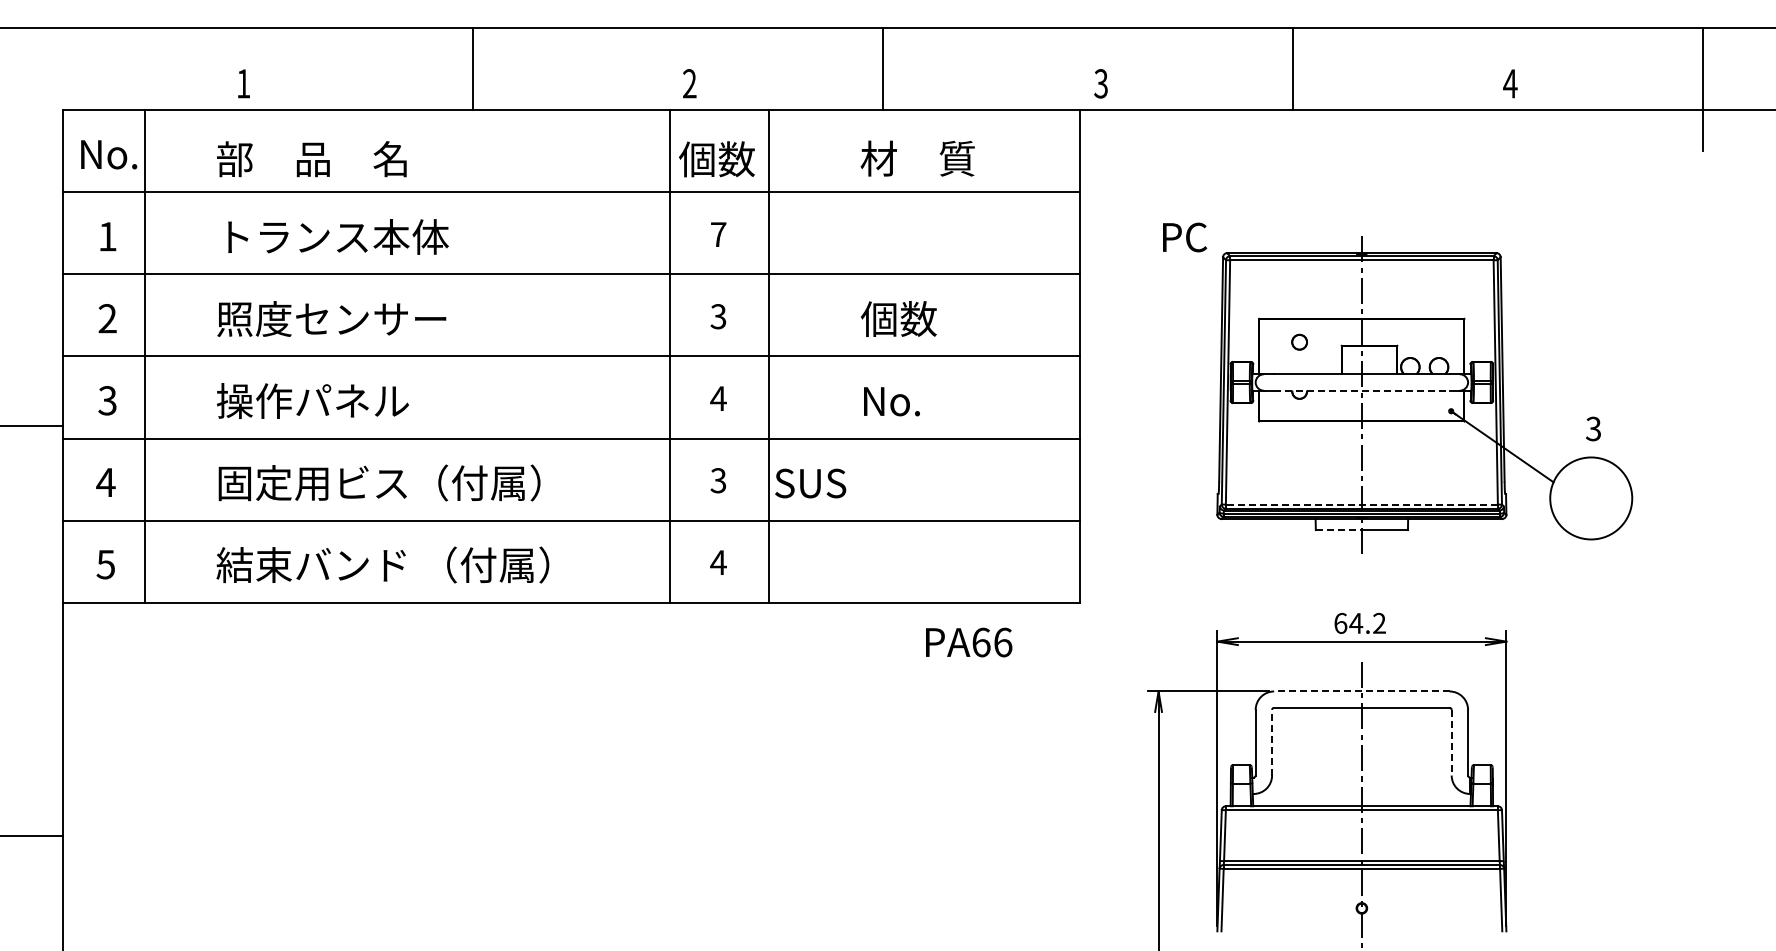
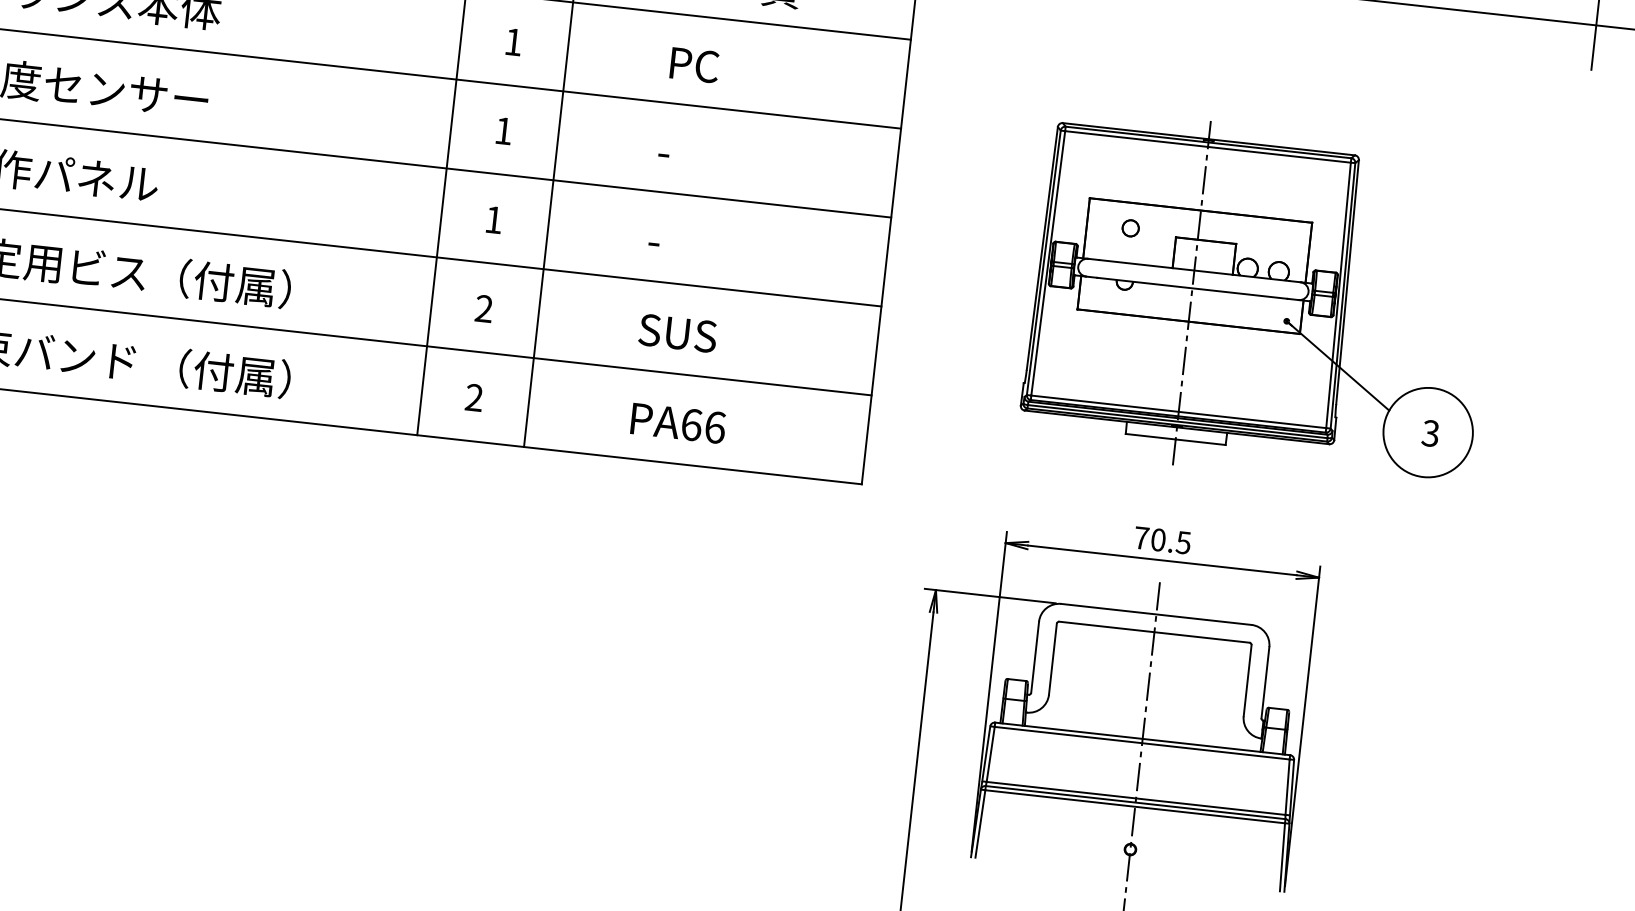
text: (718, 234) -> (513, 41), 7 -> 1
text: (1185, 237) -> (695, 65), moved
text: (718, 316) -> (503, 130), 3 -> 1
text: (898, 318) -> (698, 154), 個数 -> -
line: (1361, 390) -> (1192, 288), dashed -> solid
text: (718, 398) -> (493, 219), 4 -> 1
text: (890, 401) -> (680, 243), No. -> -
text: (1593, 428) -> (1430, 432), moved
text: (718, 480) -> (484, 308), 3 -> 2
text: (810, 483) -> (677, 333), moved
line: (1361, 504) -> (1178, 411), dashed -> solid
line: (1339, 530) -> (1151, 437), dashed -> solid
text: (718, 562) -> (474, 397), 4 -> 2
text: (1359, 622) -> (1162, 539), 64.2 -> 70.5
text: (969, 642) -> (678, 423), moved
line: (1361, 691) -> (1155, 614), dashed -> solid
line: (1272, 742) -> (1053, 659), dashed -> solid
line: (1451, 742) -> (1247, 680), dashed -> solid

